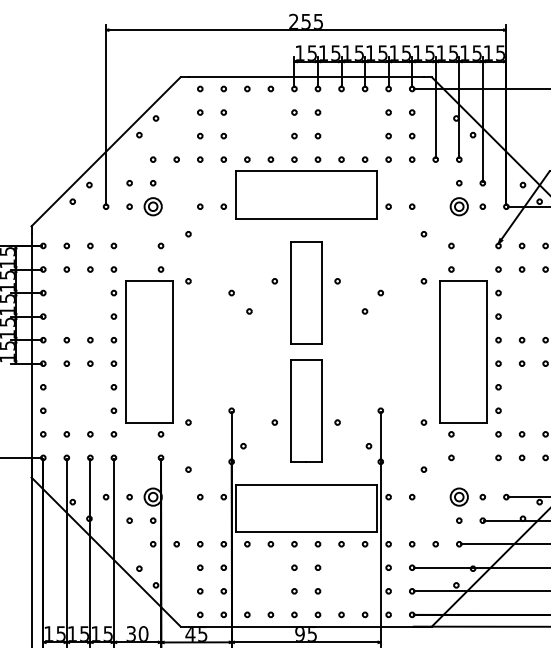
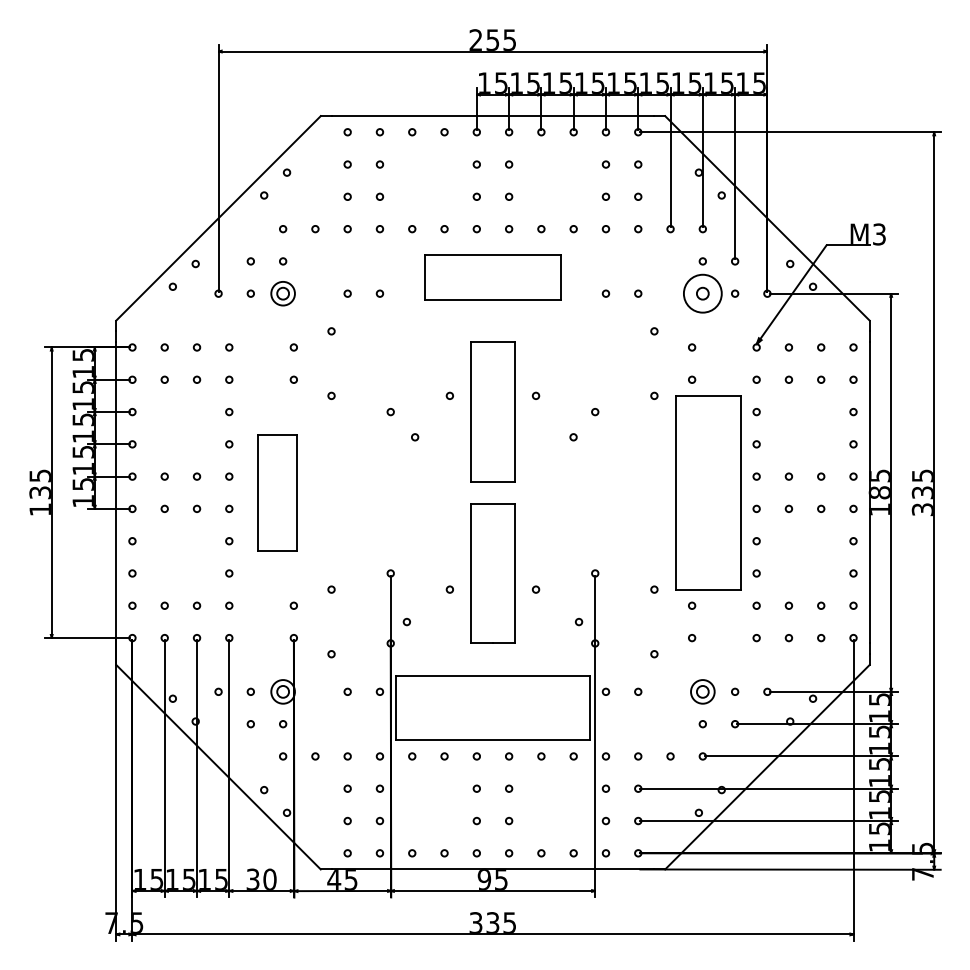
part: (305, 194) -> (492, 277), size x0.7
circle: (459, 206) -> (702, 293), size x1.6
part: (149, 351) -> (277, 492), size x0.6

